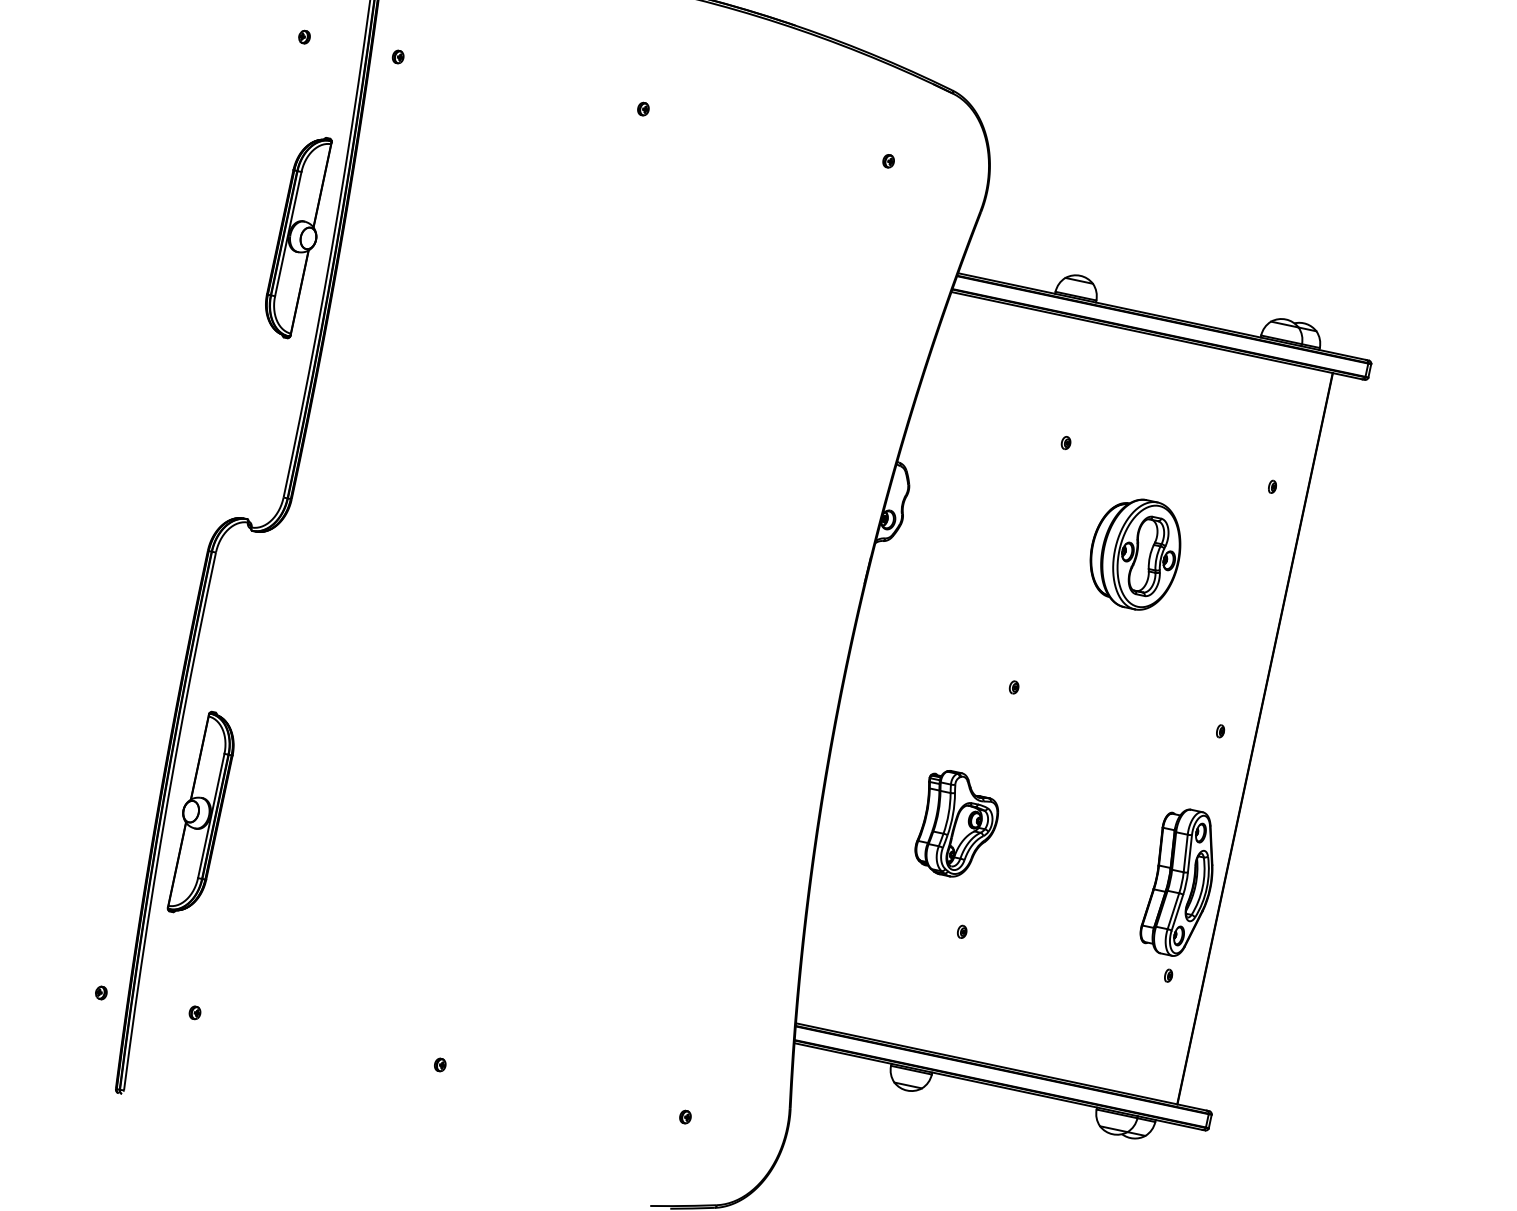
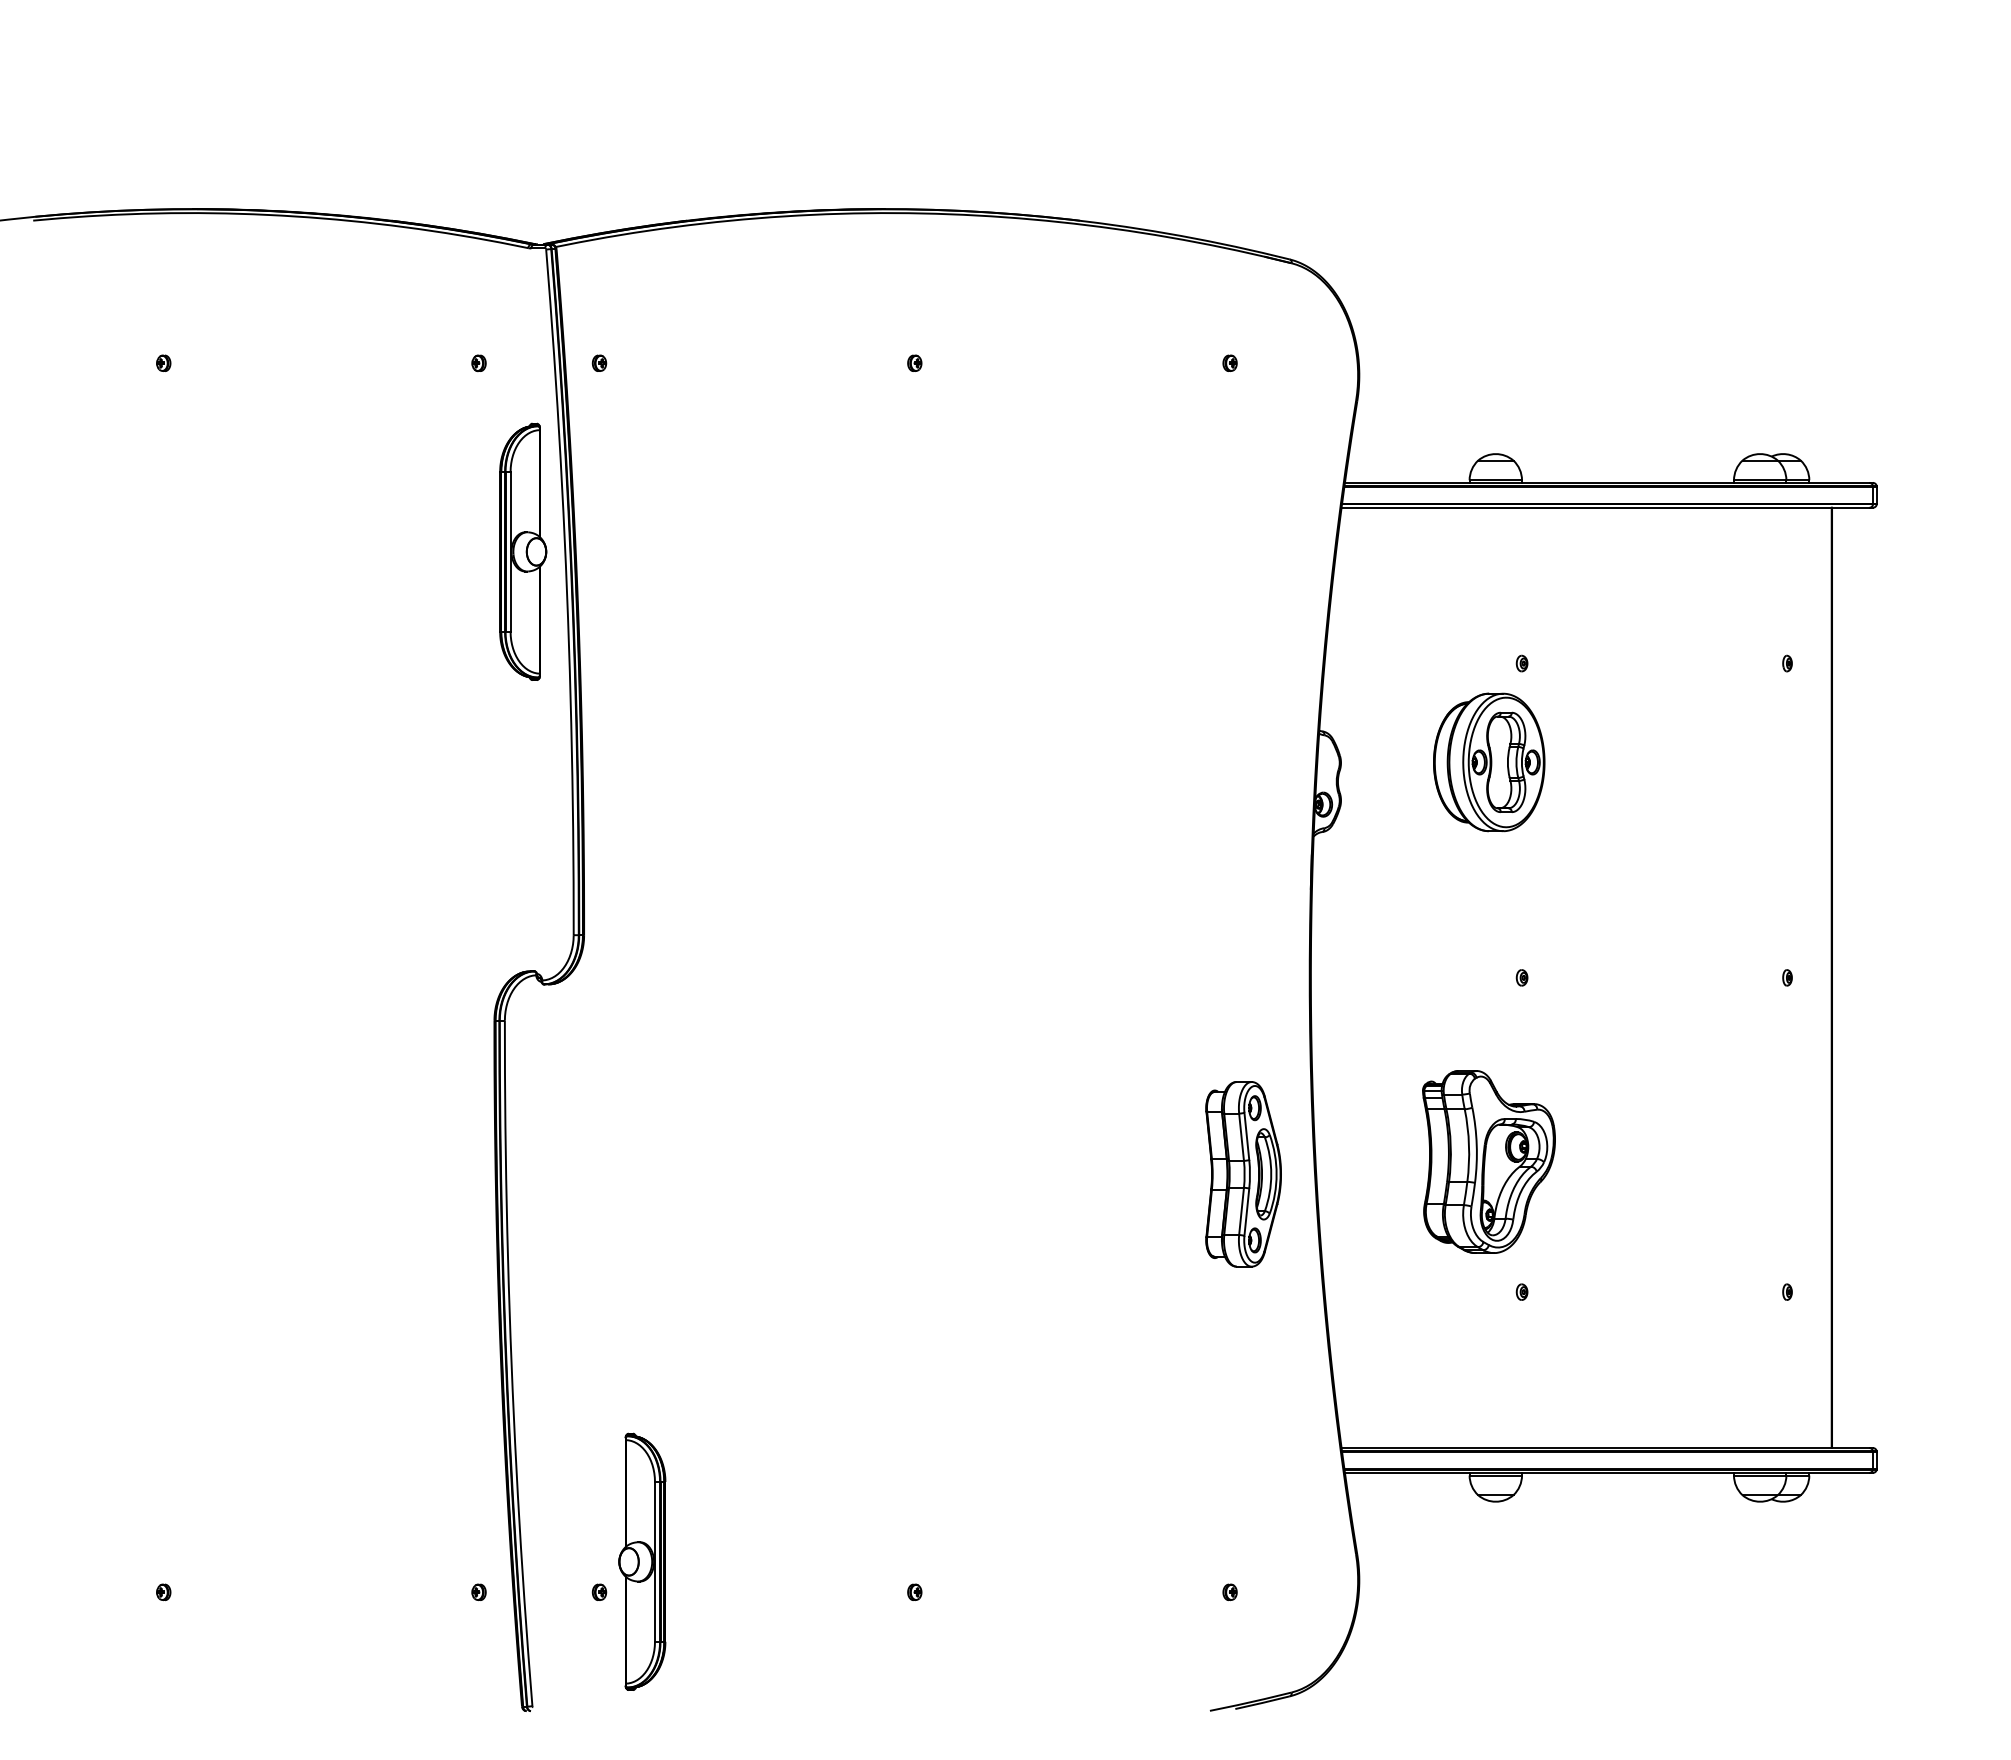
part: (298, 235) -> (523, 551), moved
part: (1135, 553) -> (1489, 762), moved
part: (201, 813) -> (642, 1561), moved
part: (957, 824) -> (1488, 1161), size x1.4
part: (1181, 882) -> (1243, 1174), moved

